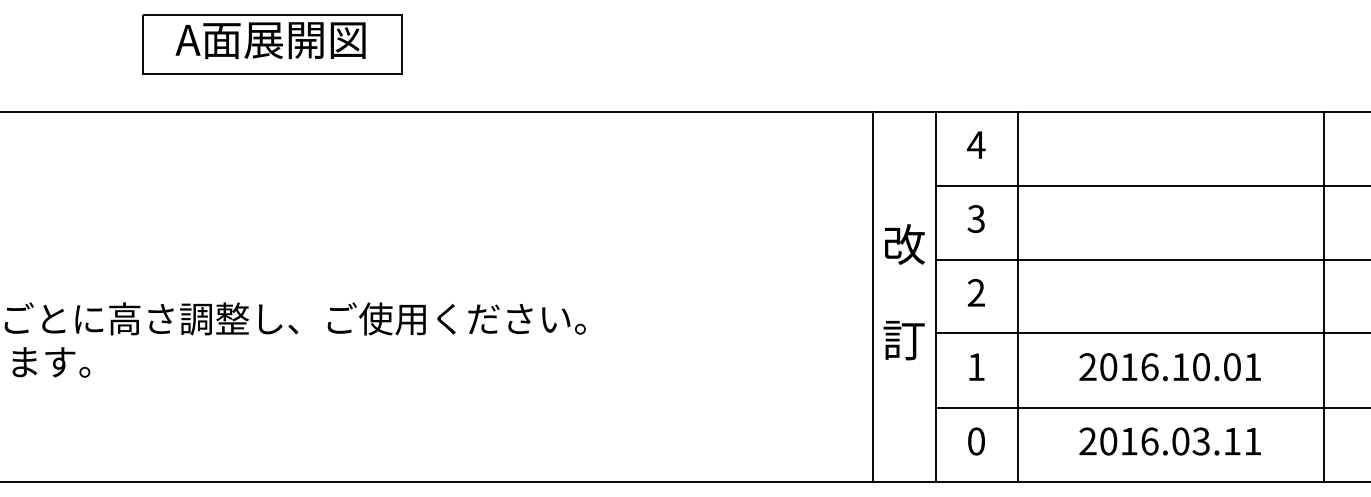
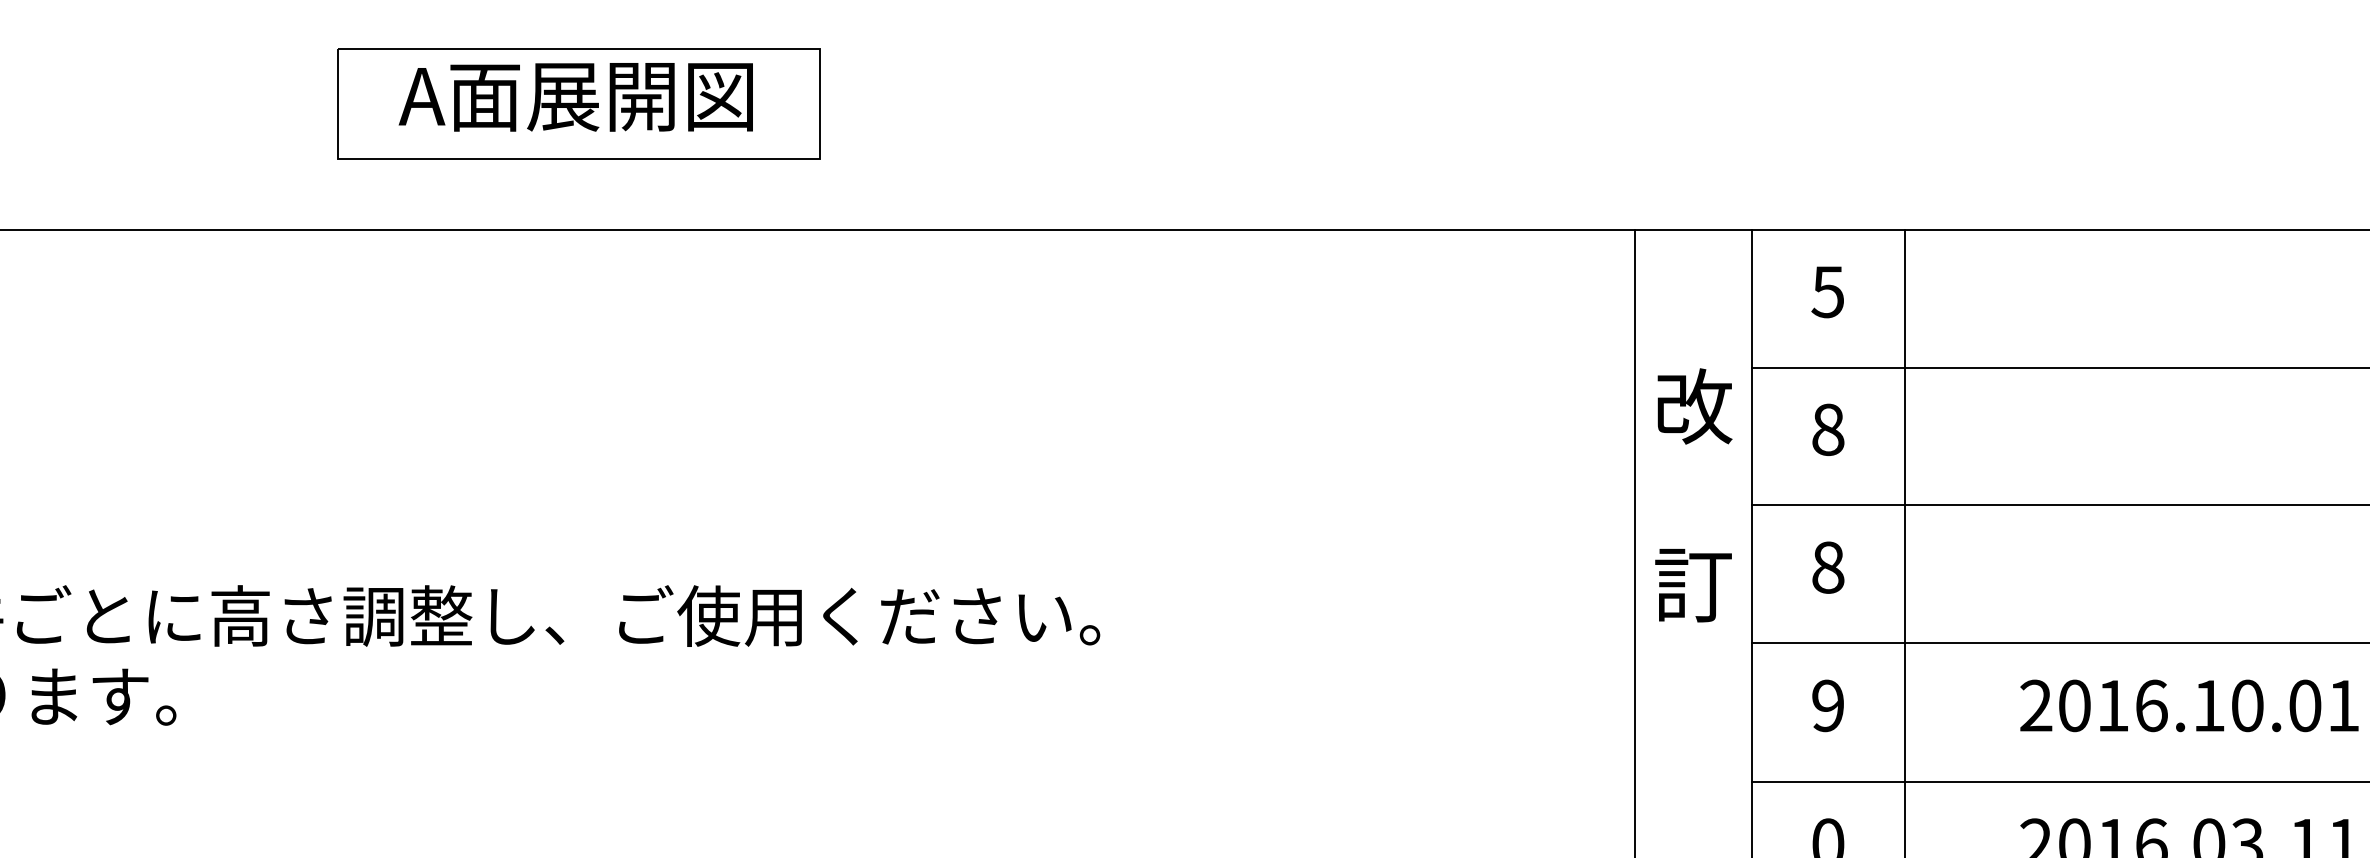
part: (272, 44) -> (579, 104), moved
text: (976, 145) -> (1828, 292), 4 -> 5
text: (976, 218) -> (1828, 428), 3 -> 8
text: (903, 292) -> (1692, 495), moved
text: (976, 292) -> (1828, 566), 2 -> 8
text: (976, 367) -> (1828, 706), 1 -> 9

